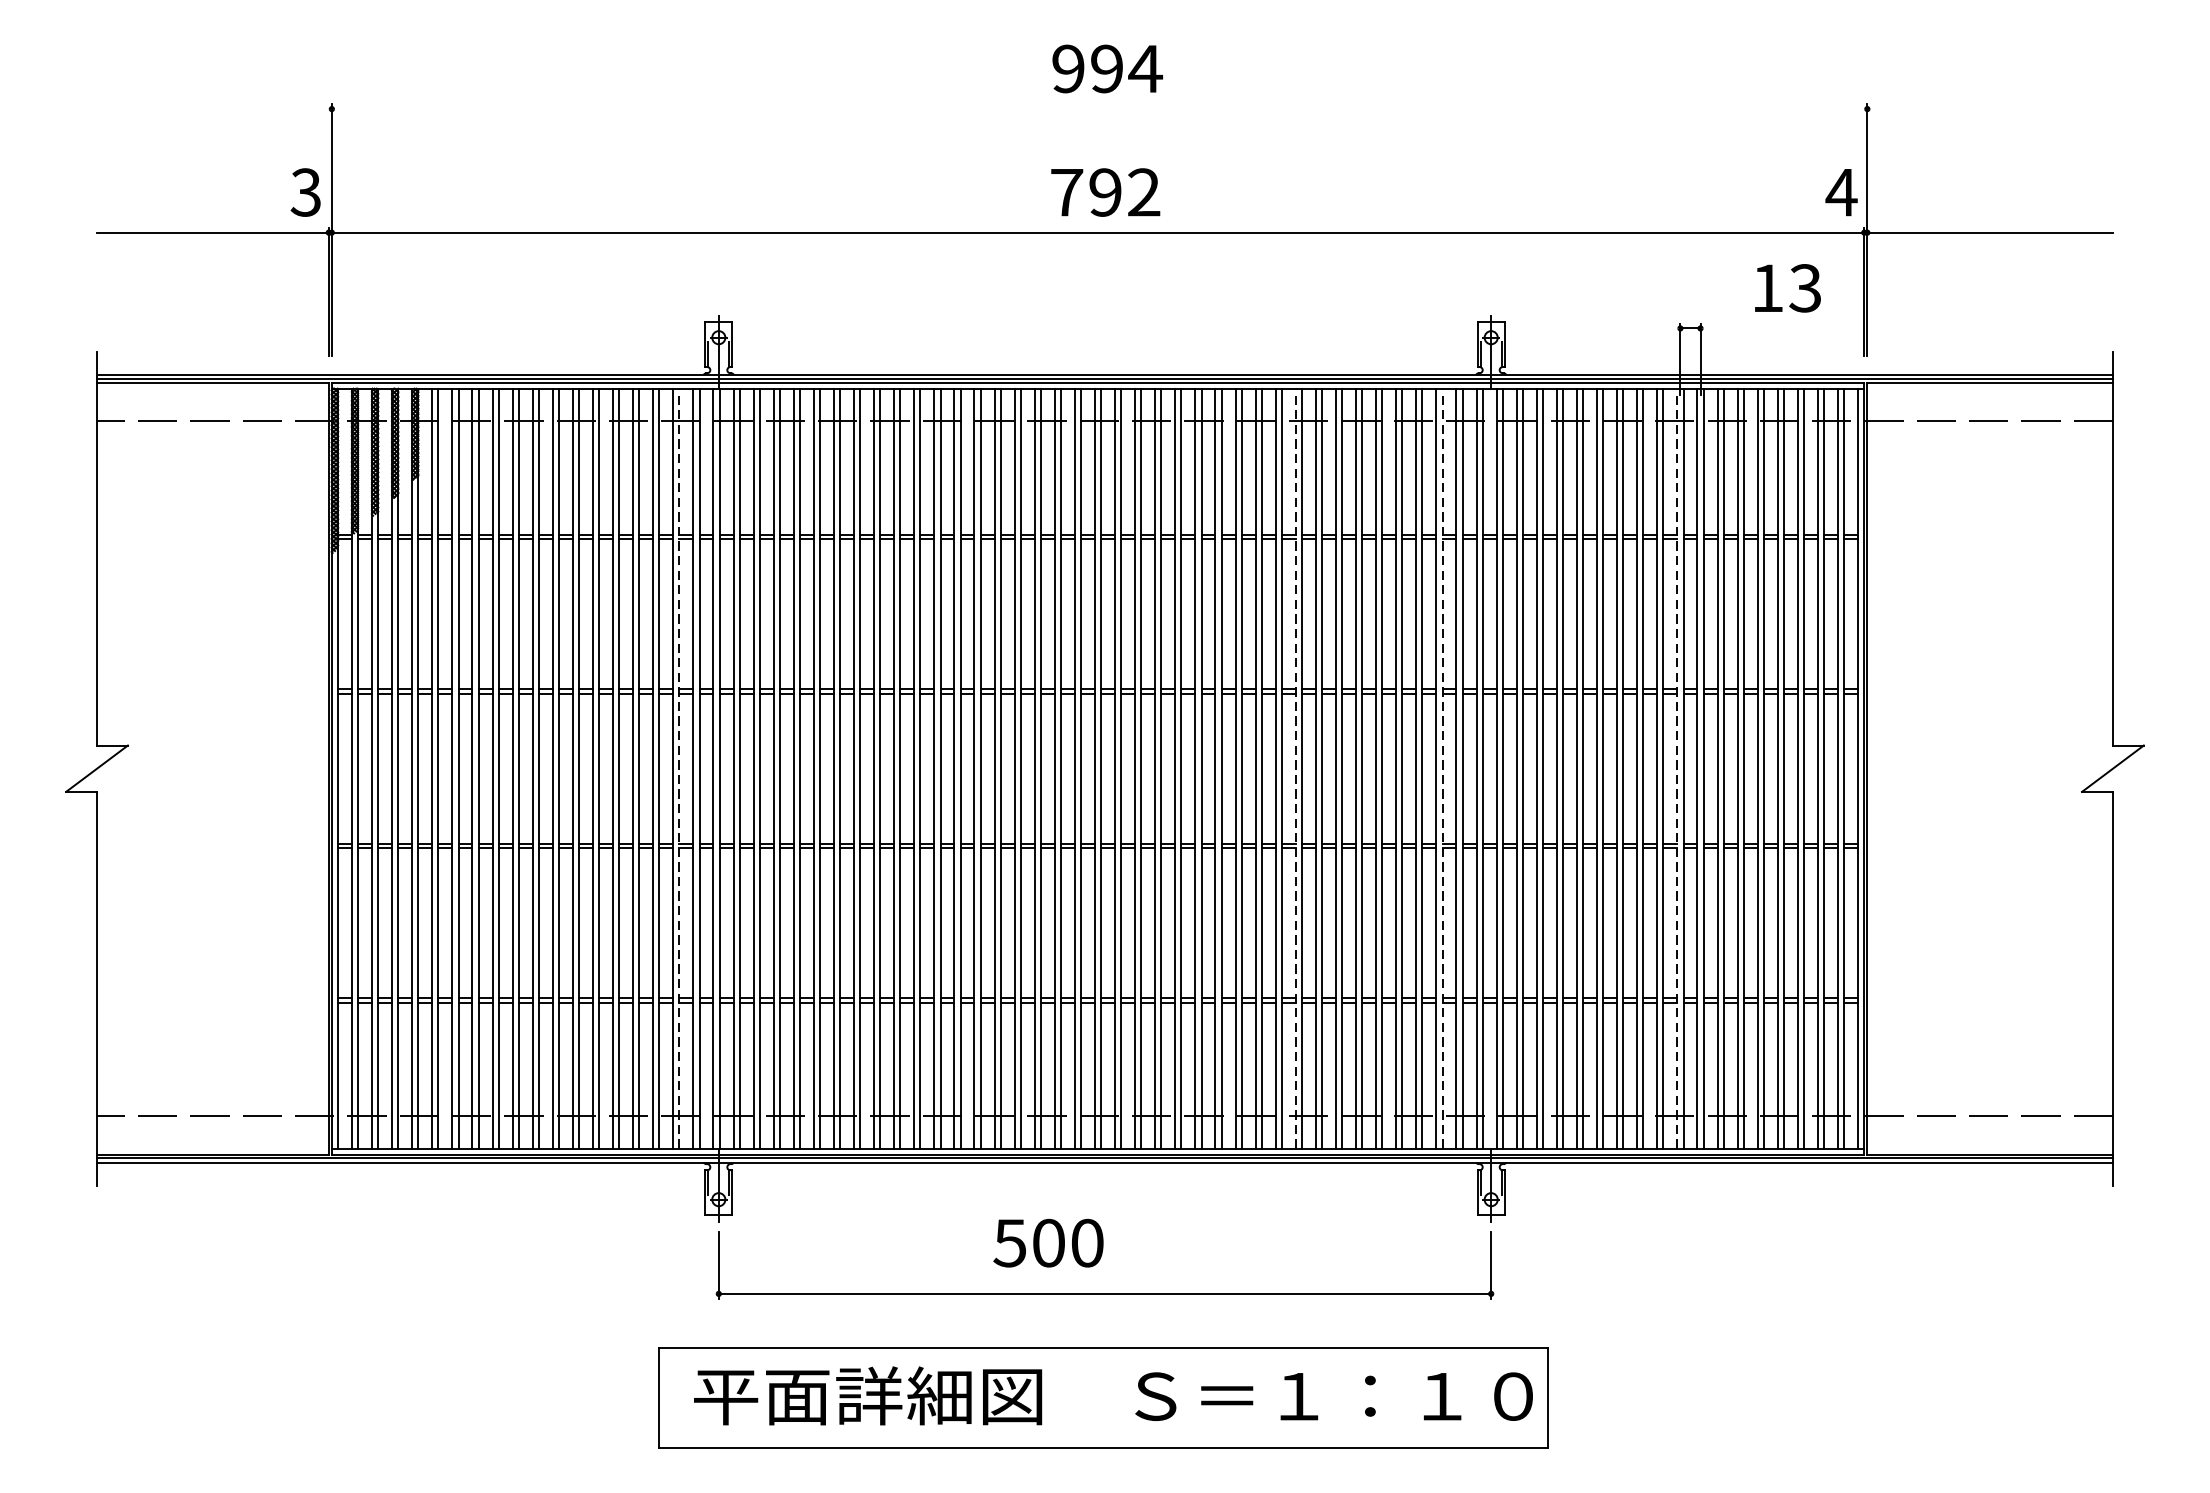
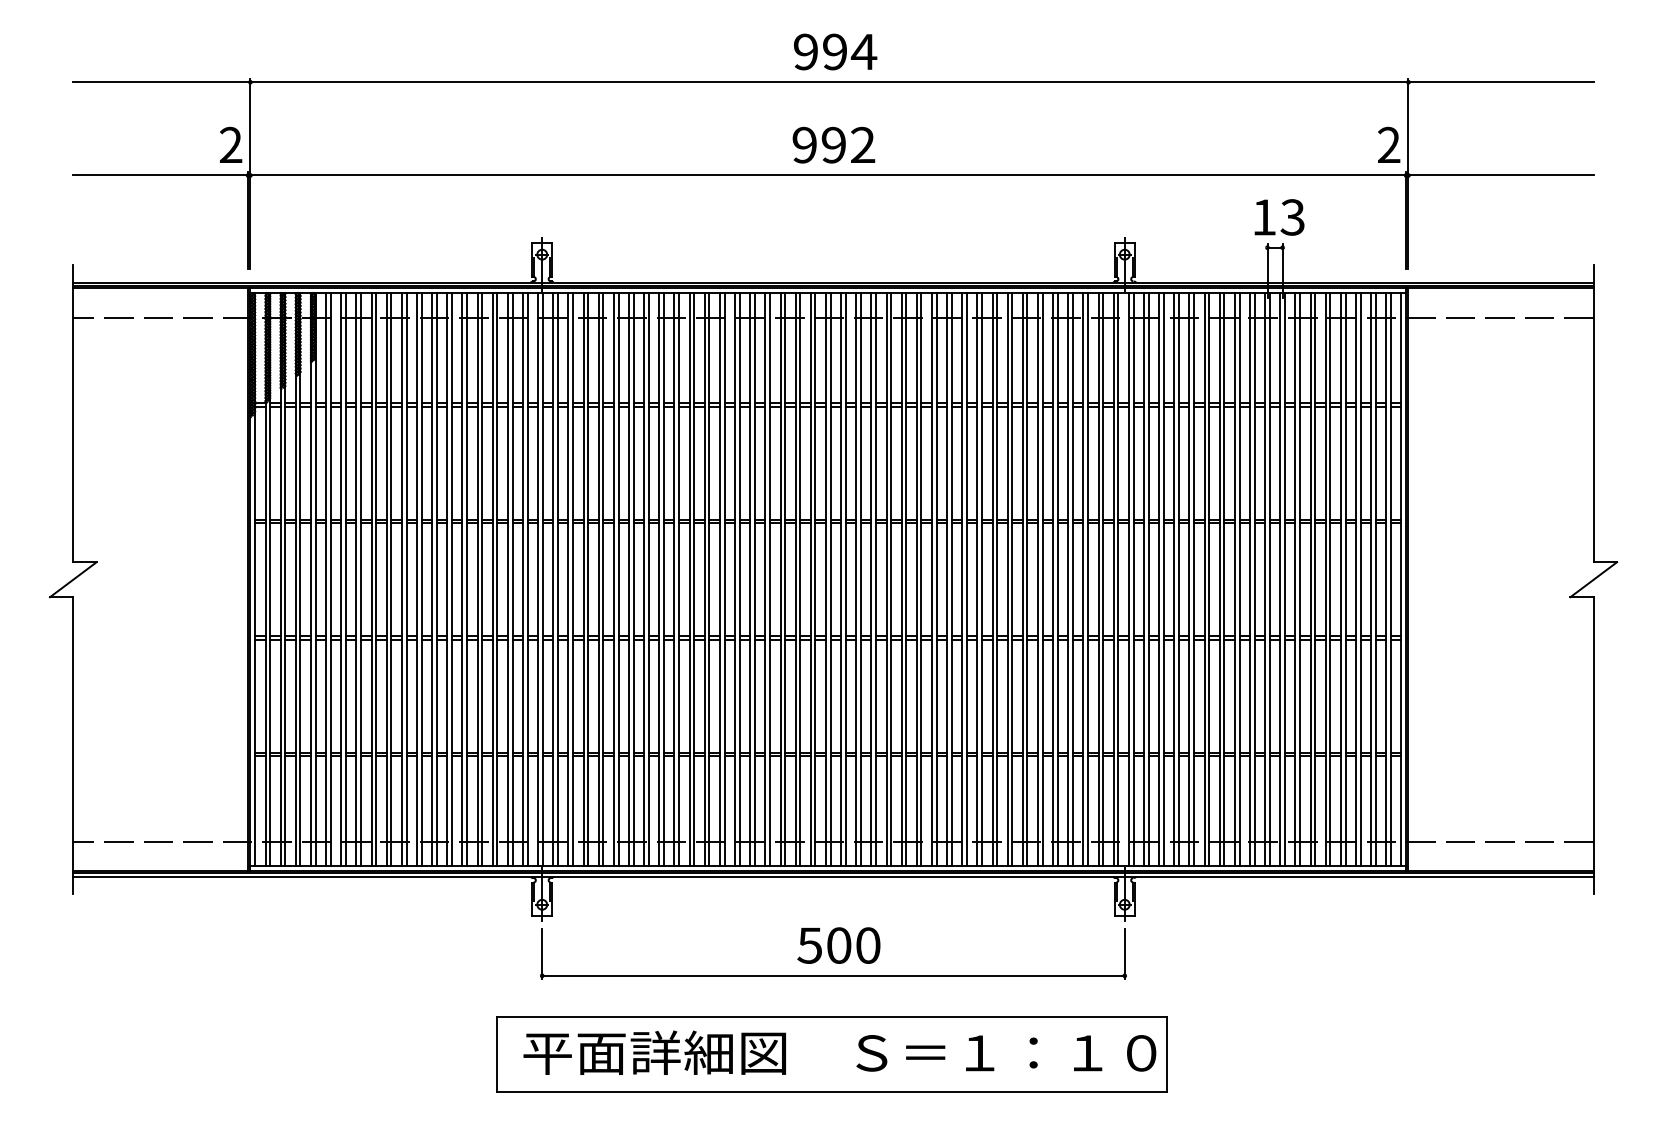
line: (1105, 109) -> (833, 82), added
text: (1066, 191) -> (804, 144), 792 -> 992
text: (1840, 191) -> (1388, 144), 4 -> 2
text: (305, 192) -> (230, 145), 3 -> 2
text: (1787, 288) -> (1279, 217), moved
line: (679, 768) -> (512, 579), dashed -> solid
line: (1295, 768) -> (977, 579), dashed -> solid
line: (1443, 768) -> (1088, 579), dashed -> solid
line: (1677, 768) -> (1265, 579), dashed -> solid
text: (1047, 1243) -> (838, 945), moved

